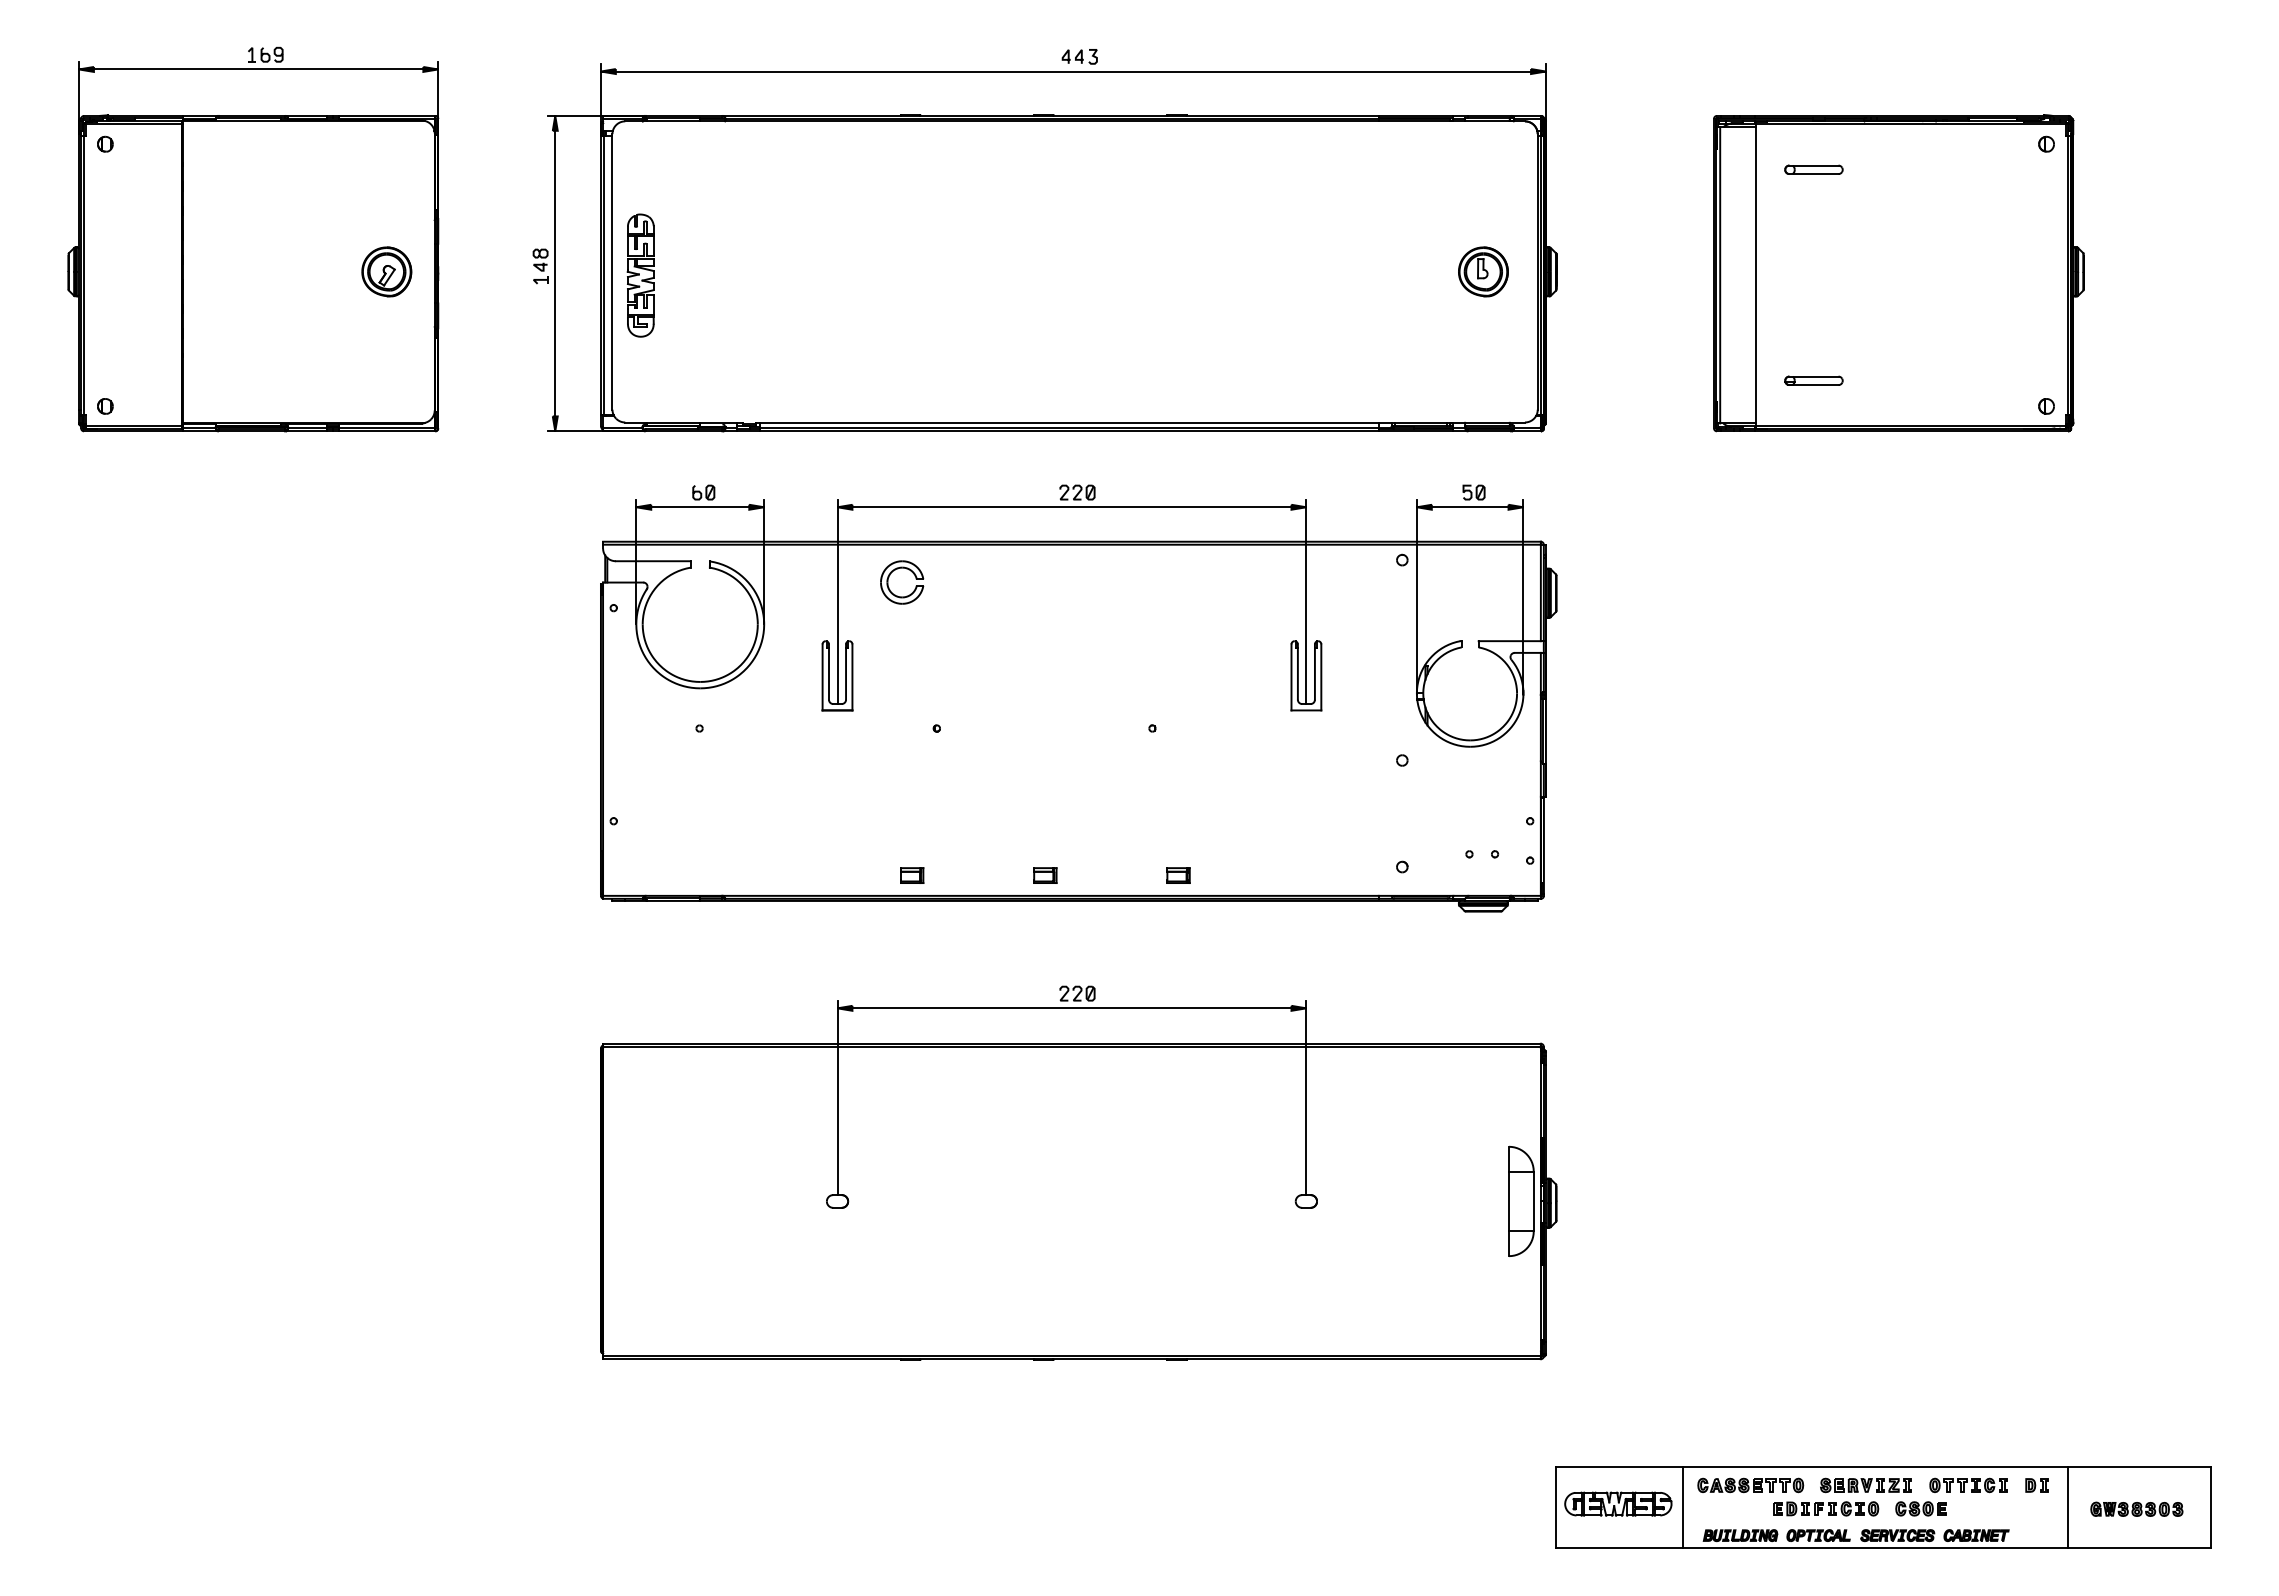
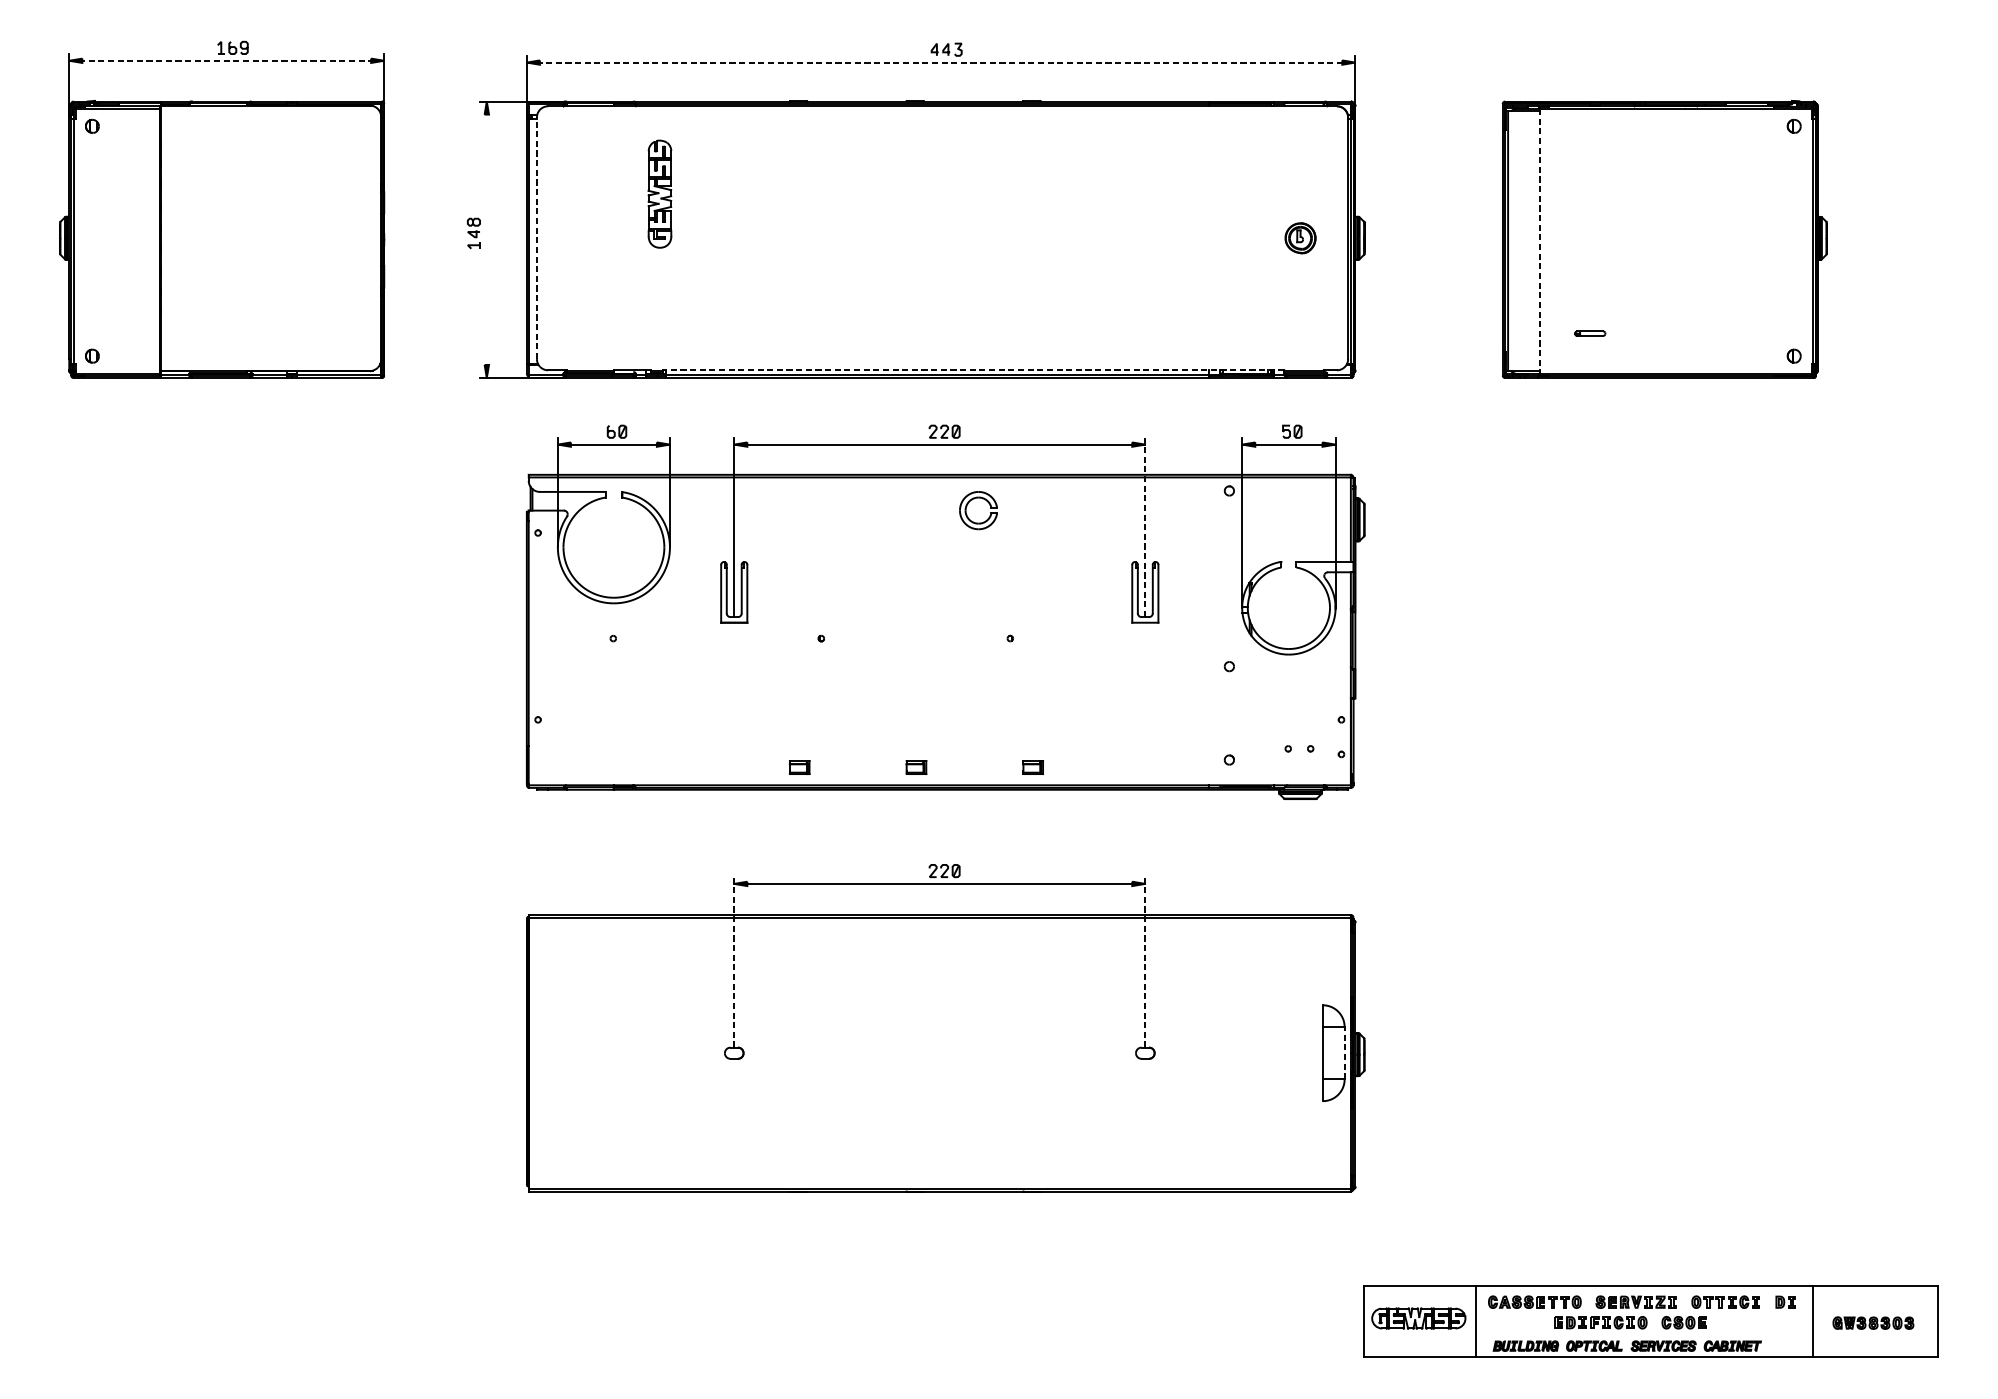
line: (258, 69) -> (226, 60), solid -> dashed
line: (1073, 71) -> (941, 62), solid -> dashed
part: (1813, 169) -> (1589, 148), removed
part: (386, 271) -> (338, 237), removed
line: (612, 271) -> (536, 237), solid -> dashed
part: (1483, 271) -> (1300, 237), size x0.7
line: (555, 273) -> (487, 239), removed
part: (640, 275) -> (659, 194), moved
line: (1756, 275) -> (1539, 241), solid -> dashed
part: (1813, 380) -> (1589, 333), size x0.6
line: (1110, 422) -> (973, 370), solid -> dashed
part: (914, 576) -> (989, 505), moved
line: (1306, 601) -> (1145, 527), solid -> dashed
line: (837, 1097) -> (734, 962), solid -> dashed
line: (1306, 1097) -> (1145, 962), solid -> dashed
line: (1533, 1201) -> (1344, 1053), solid -> dashed

